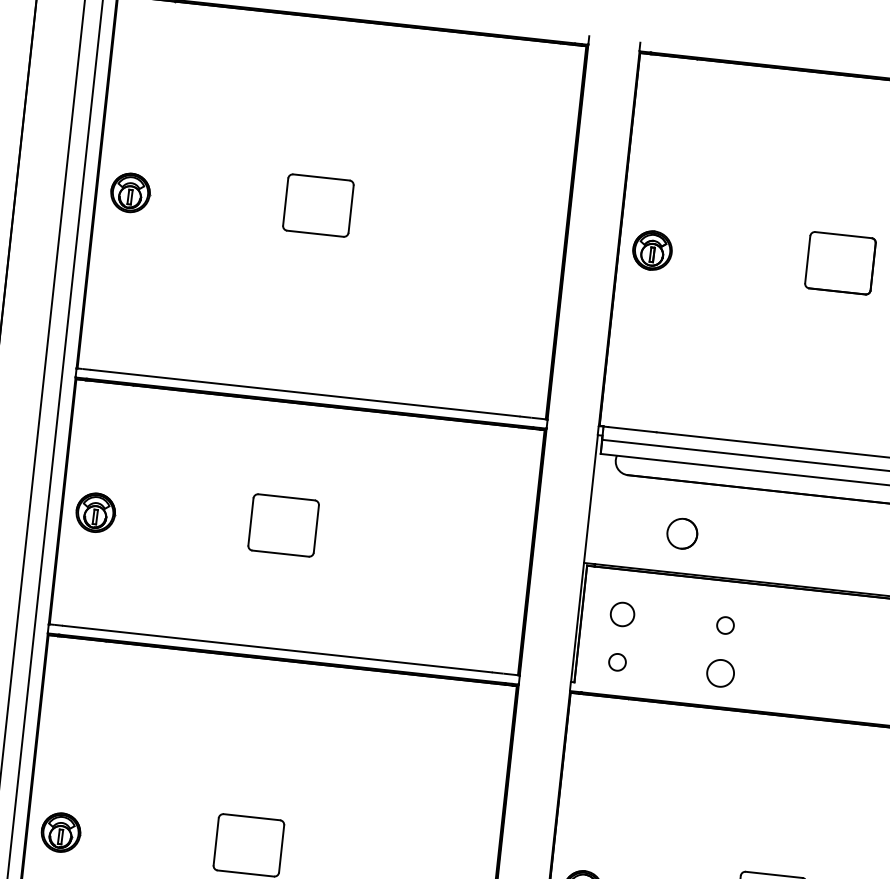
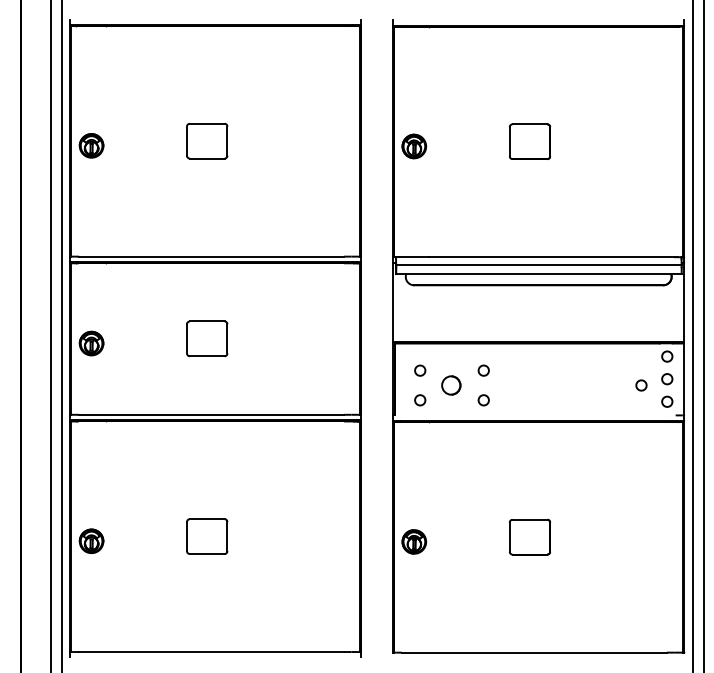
part: (682, 533) -> (451, 385), moved
part: (623, 614) -> (420, 370), size x0.71
part: (719, 673) -> (483, 400), size x0.62

